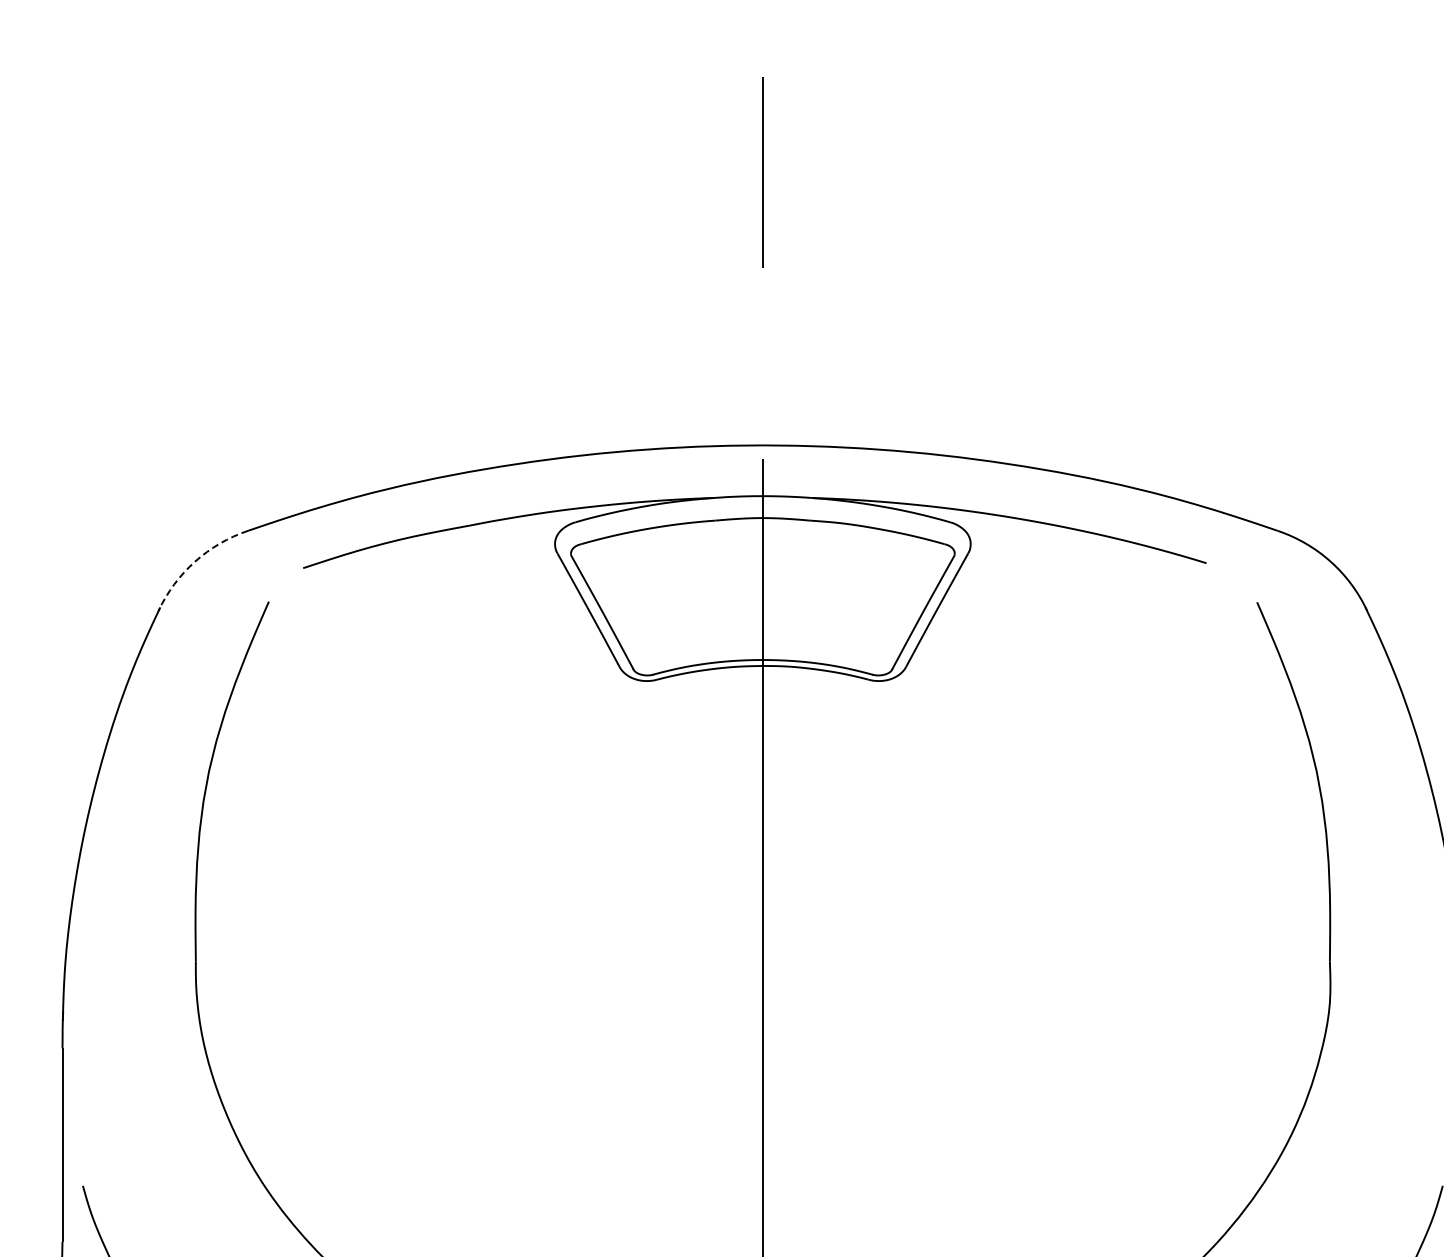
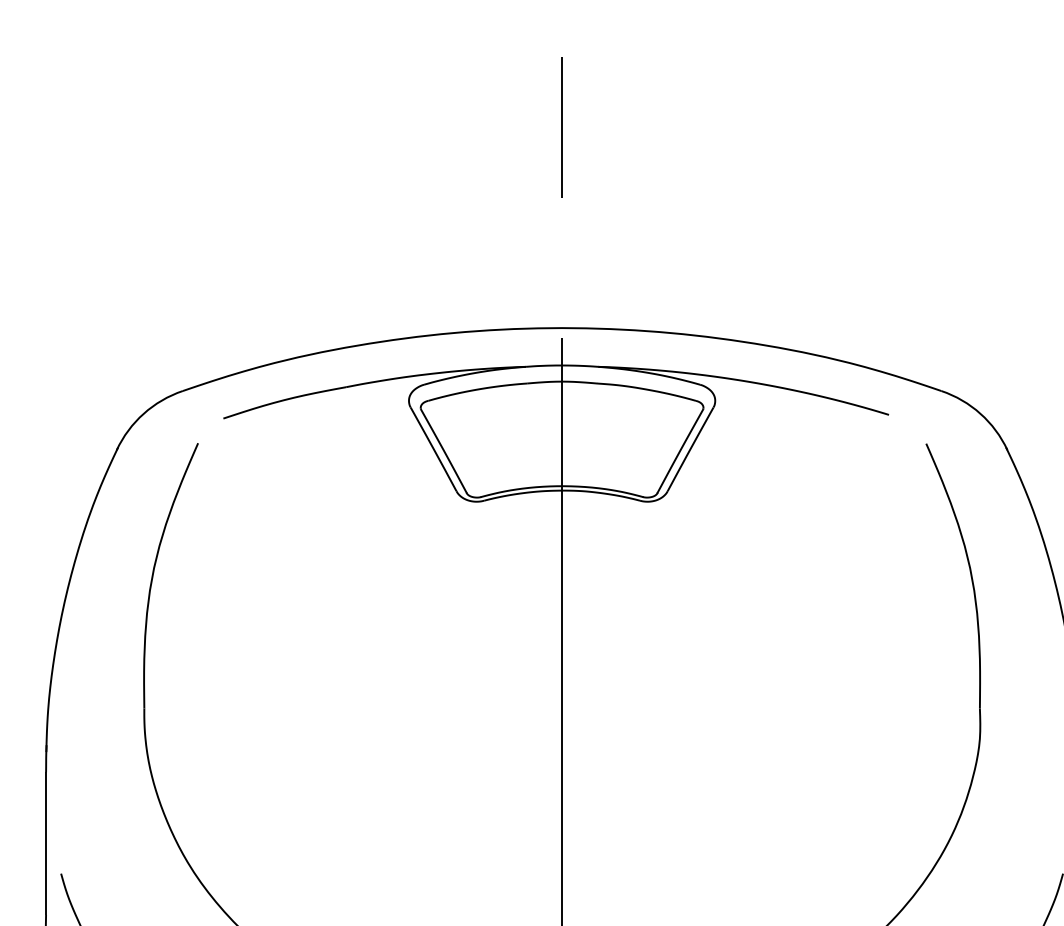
arc: (195, 561) -> (144, 413), dashed -> solid

